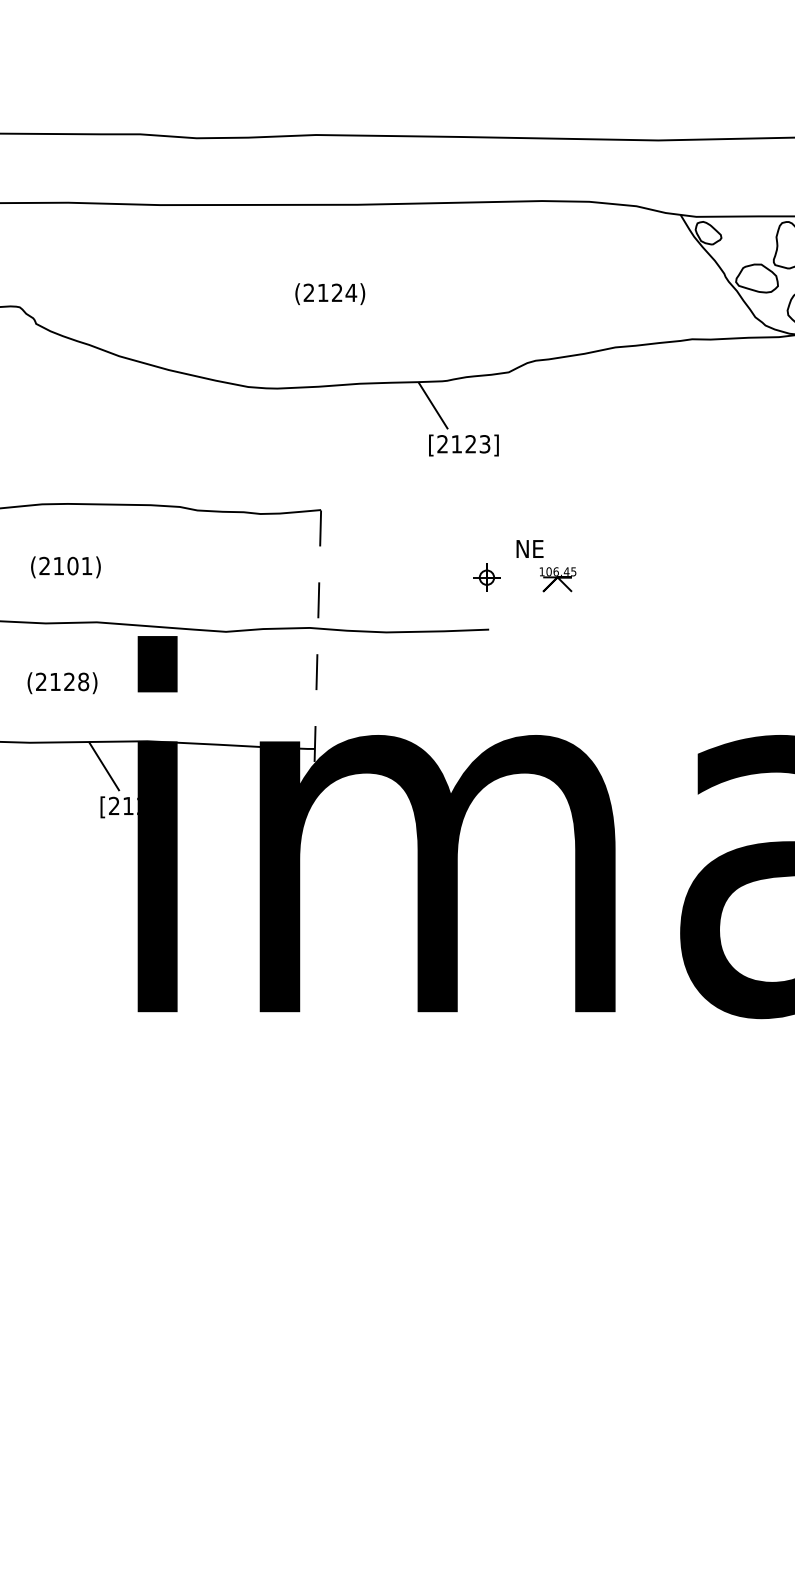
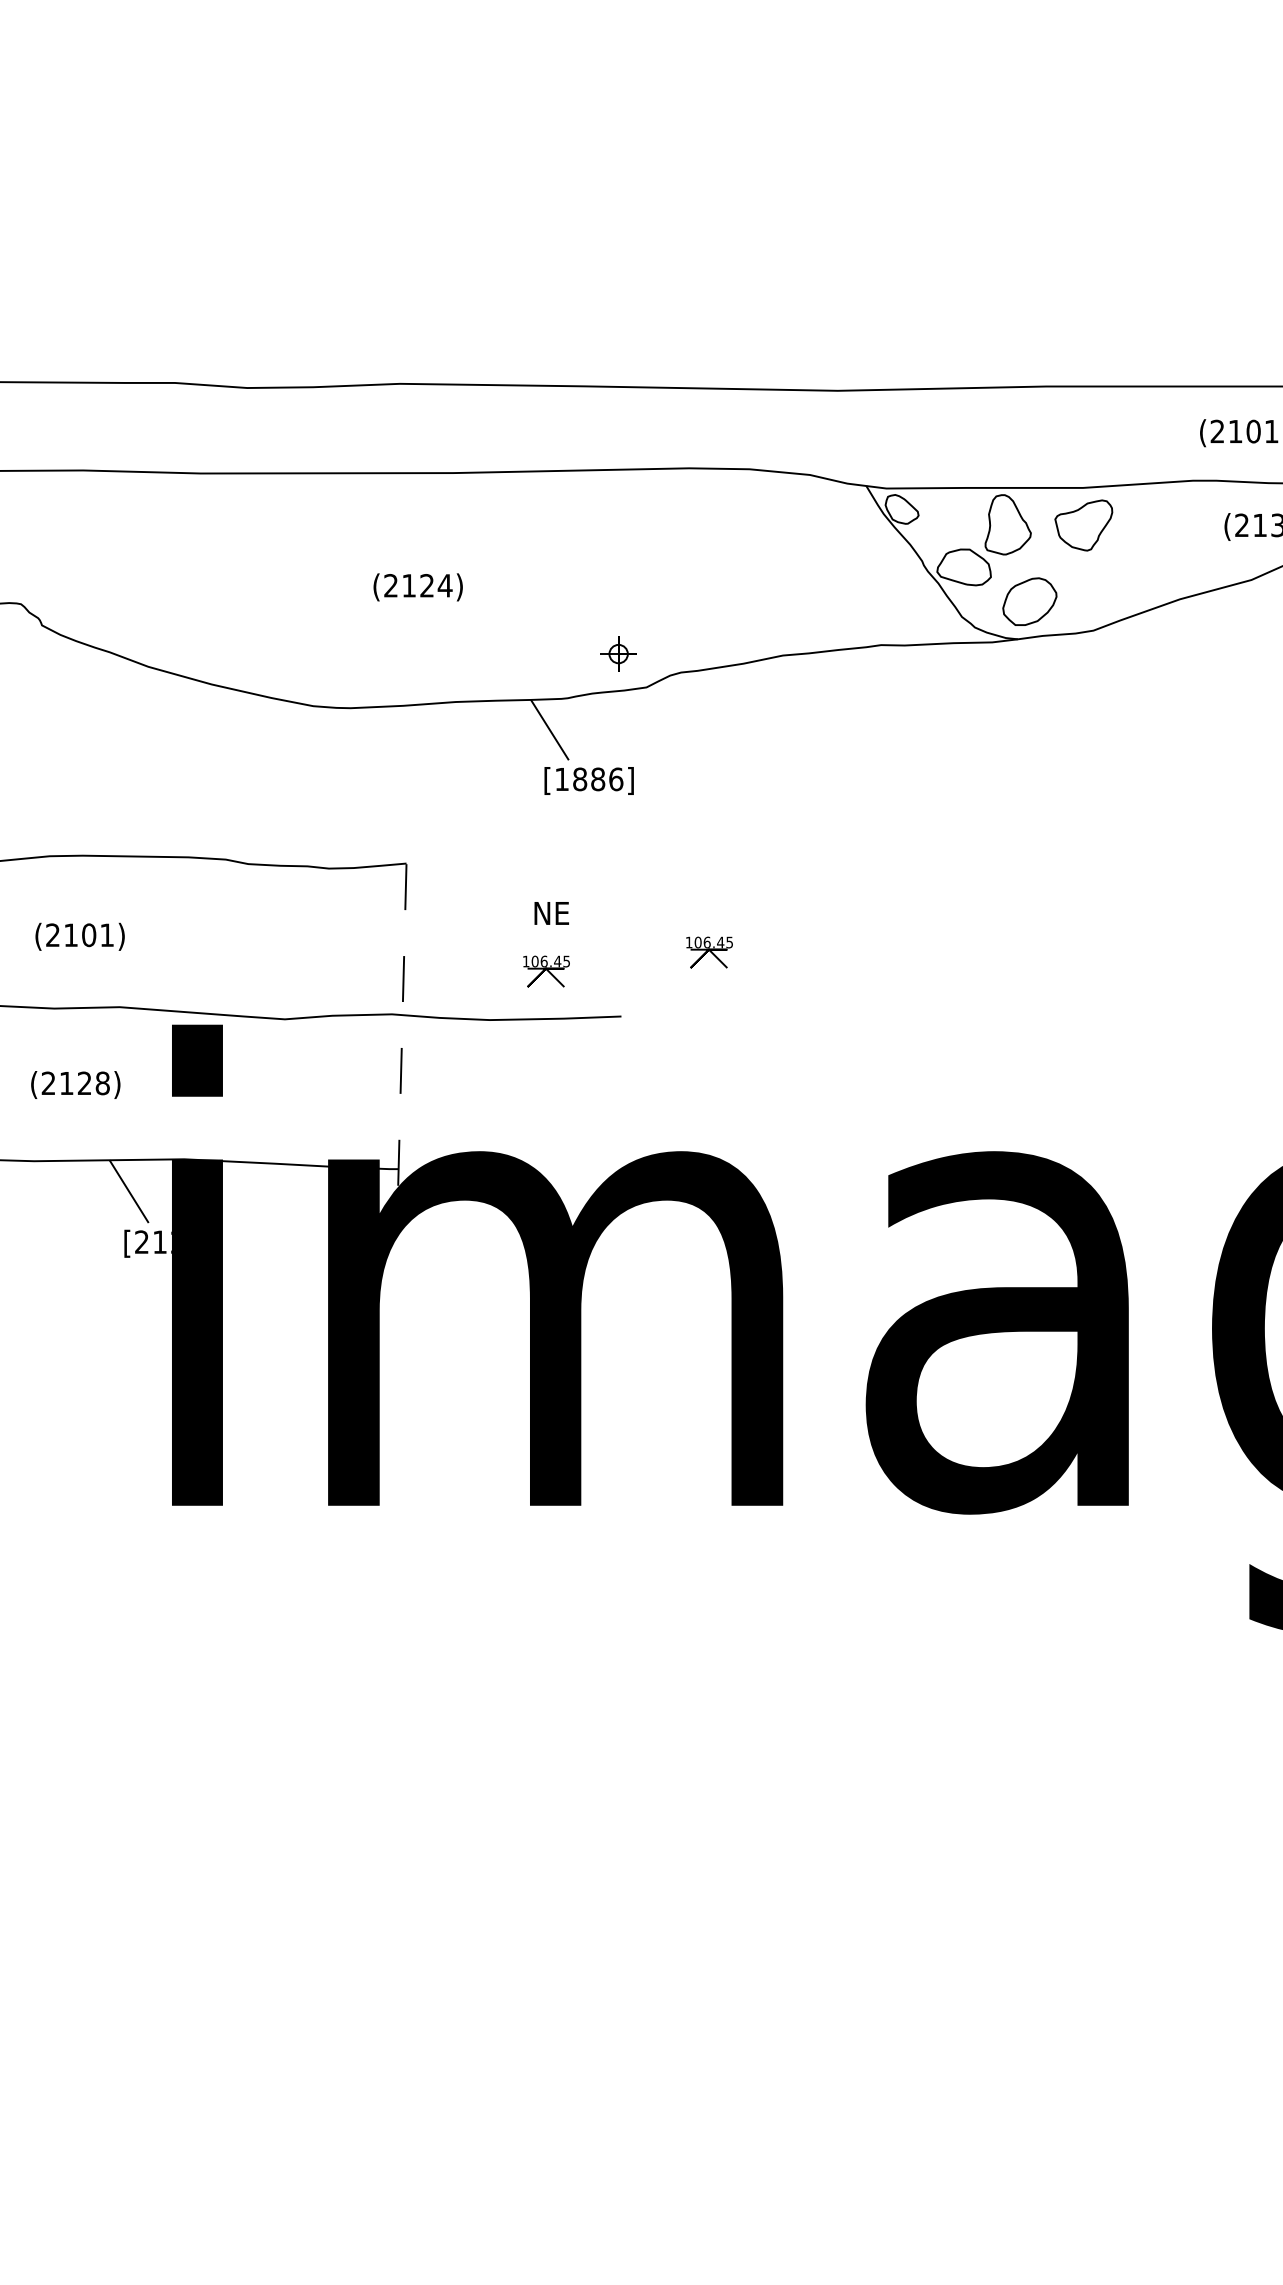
text: (464, 444) -> (589, 779), [2123] -> [1886]
text: (529, 549) -> (551, 913), moved
part: (486, 577) -> (618, 653), moved
part: (430, 594) -> (546, 971), added

